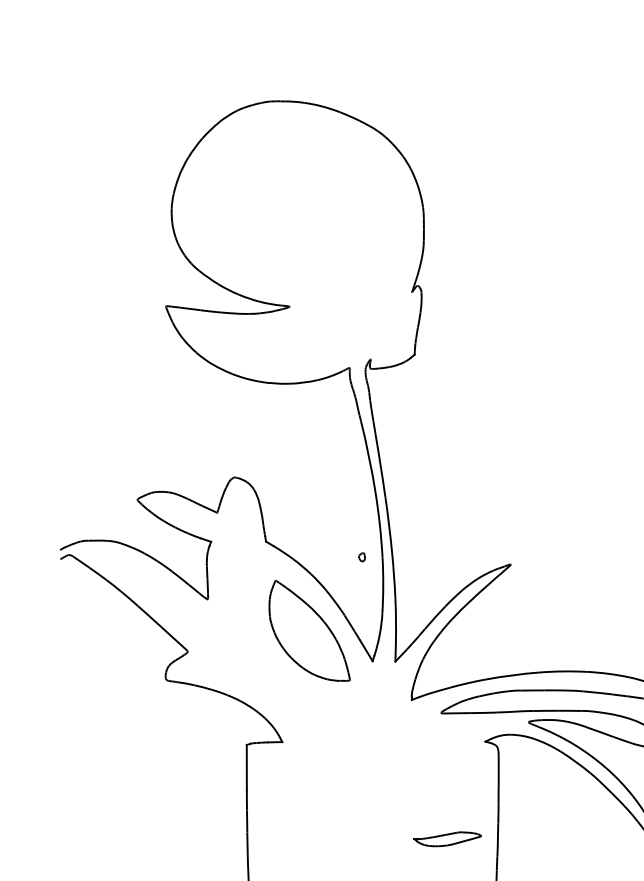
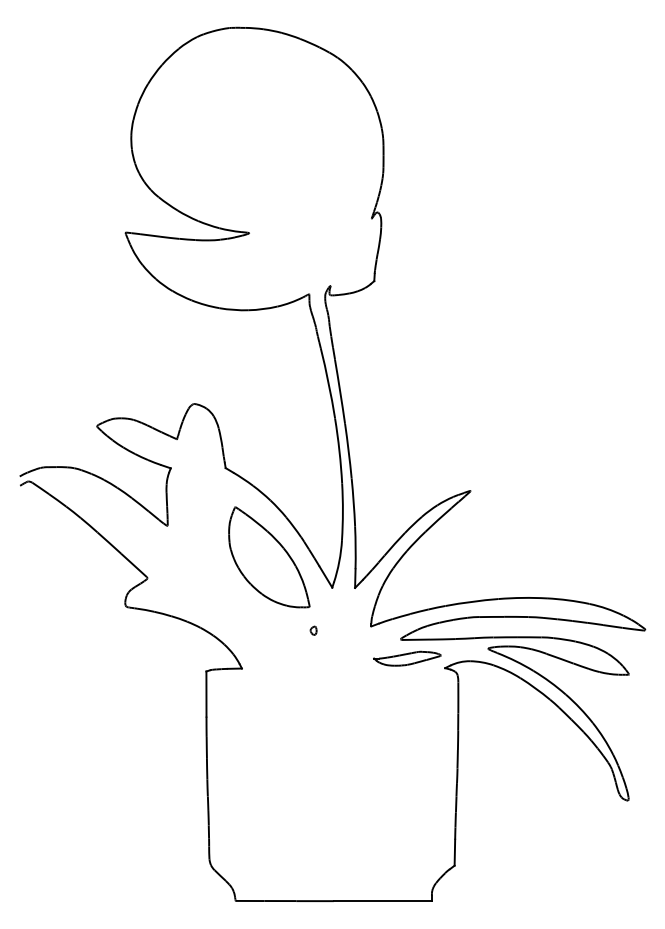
part: (361, 557) -> (313, 630), moved
part: (447, 839) -> (407, 658), moved

